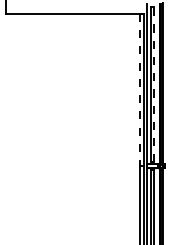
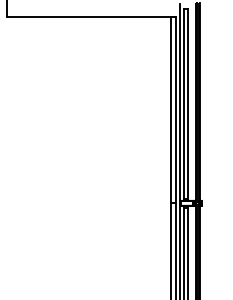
line: (153, 85) -> (188, 104), dashed -> solid
line: (139, 90) -> (171, 110), dashed -> solid

